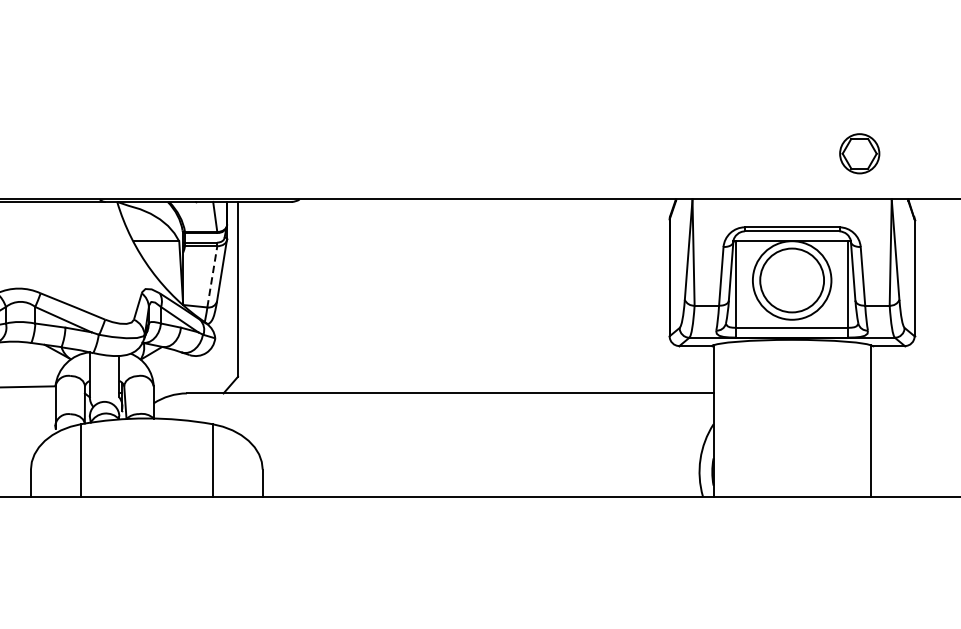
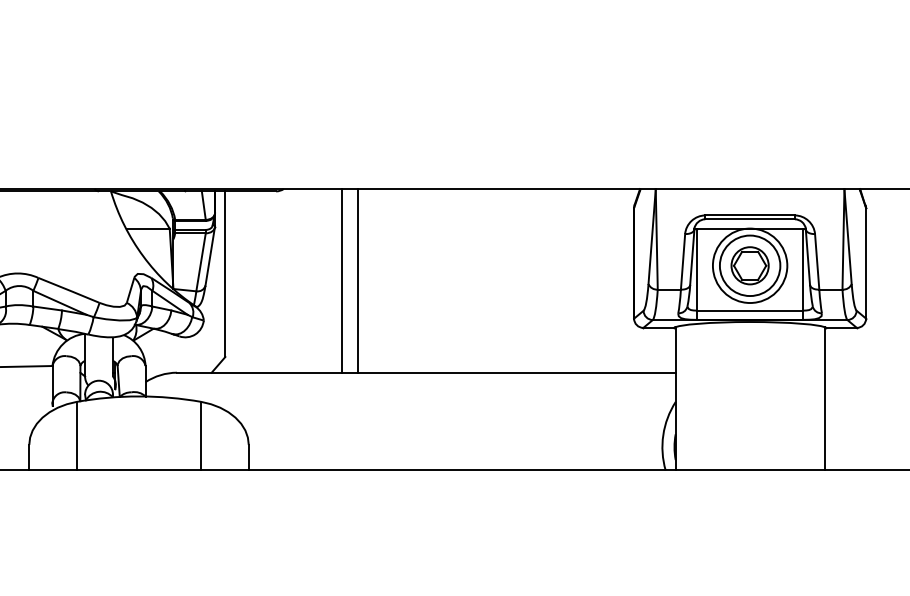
part: (859, 153) -> (749, 265), moved
line: (212, 275) -> (201, 261), dashed -> solid
line: (360, 296) -> (341, 280), added
line: (377, 296) -> (357, 280), added

